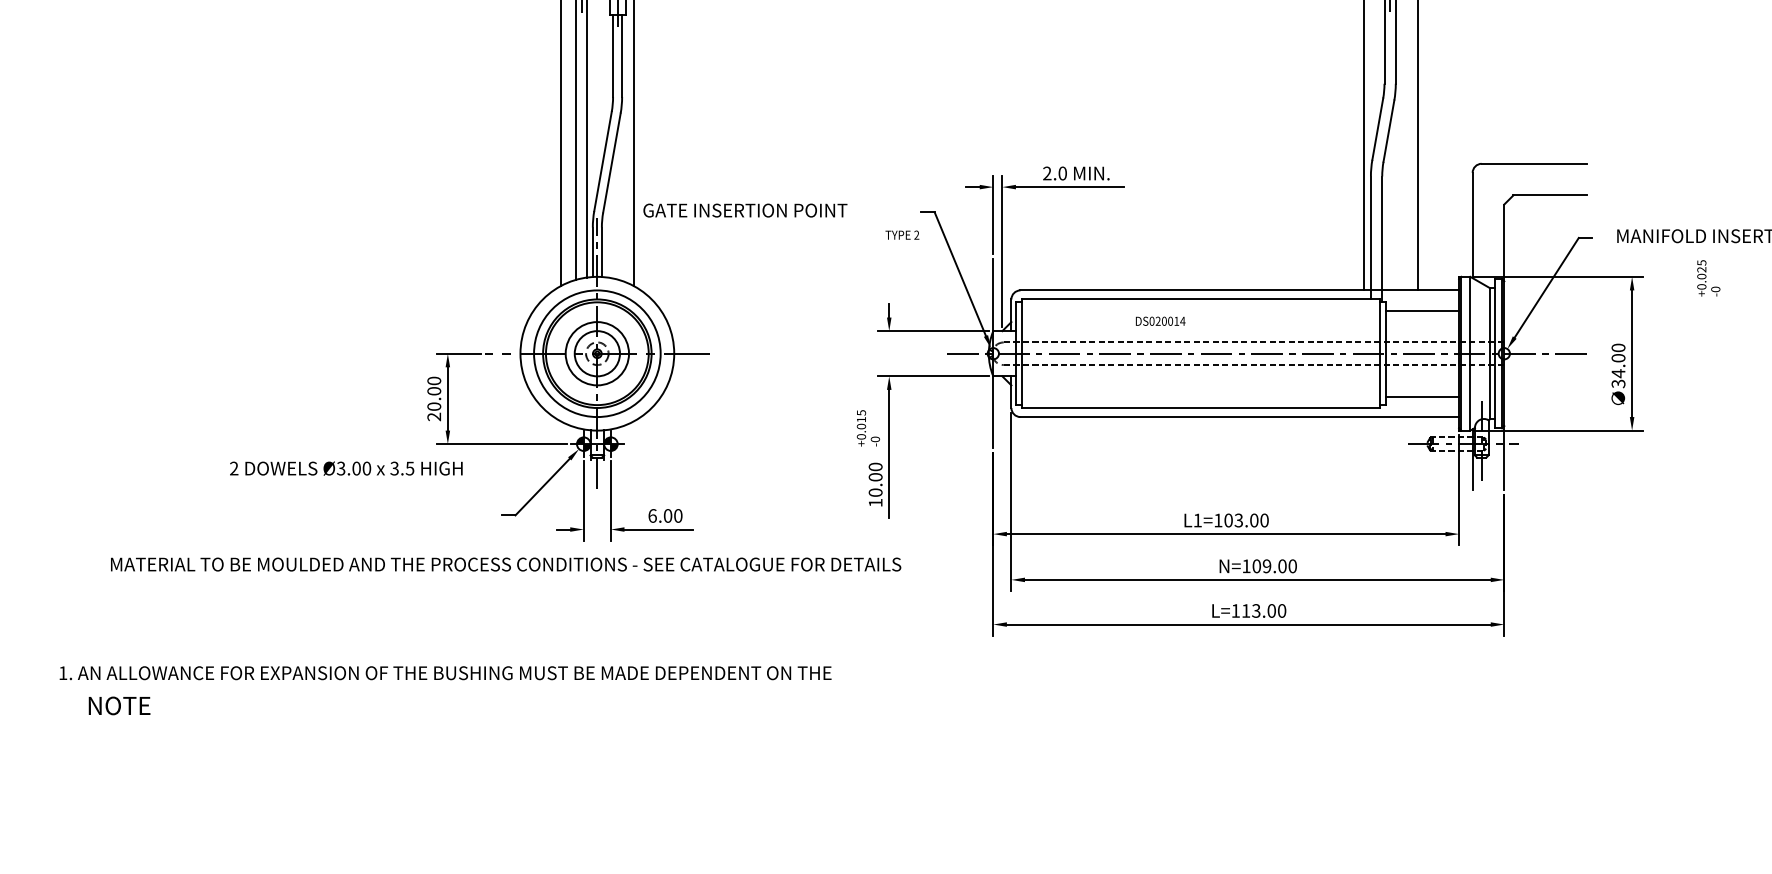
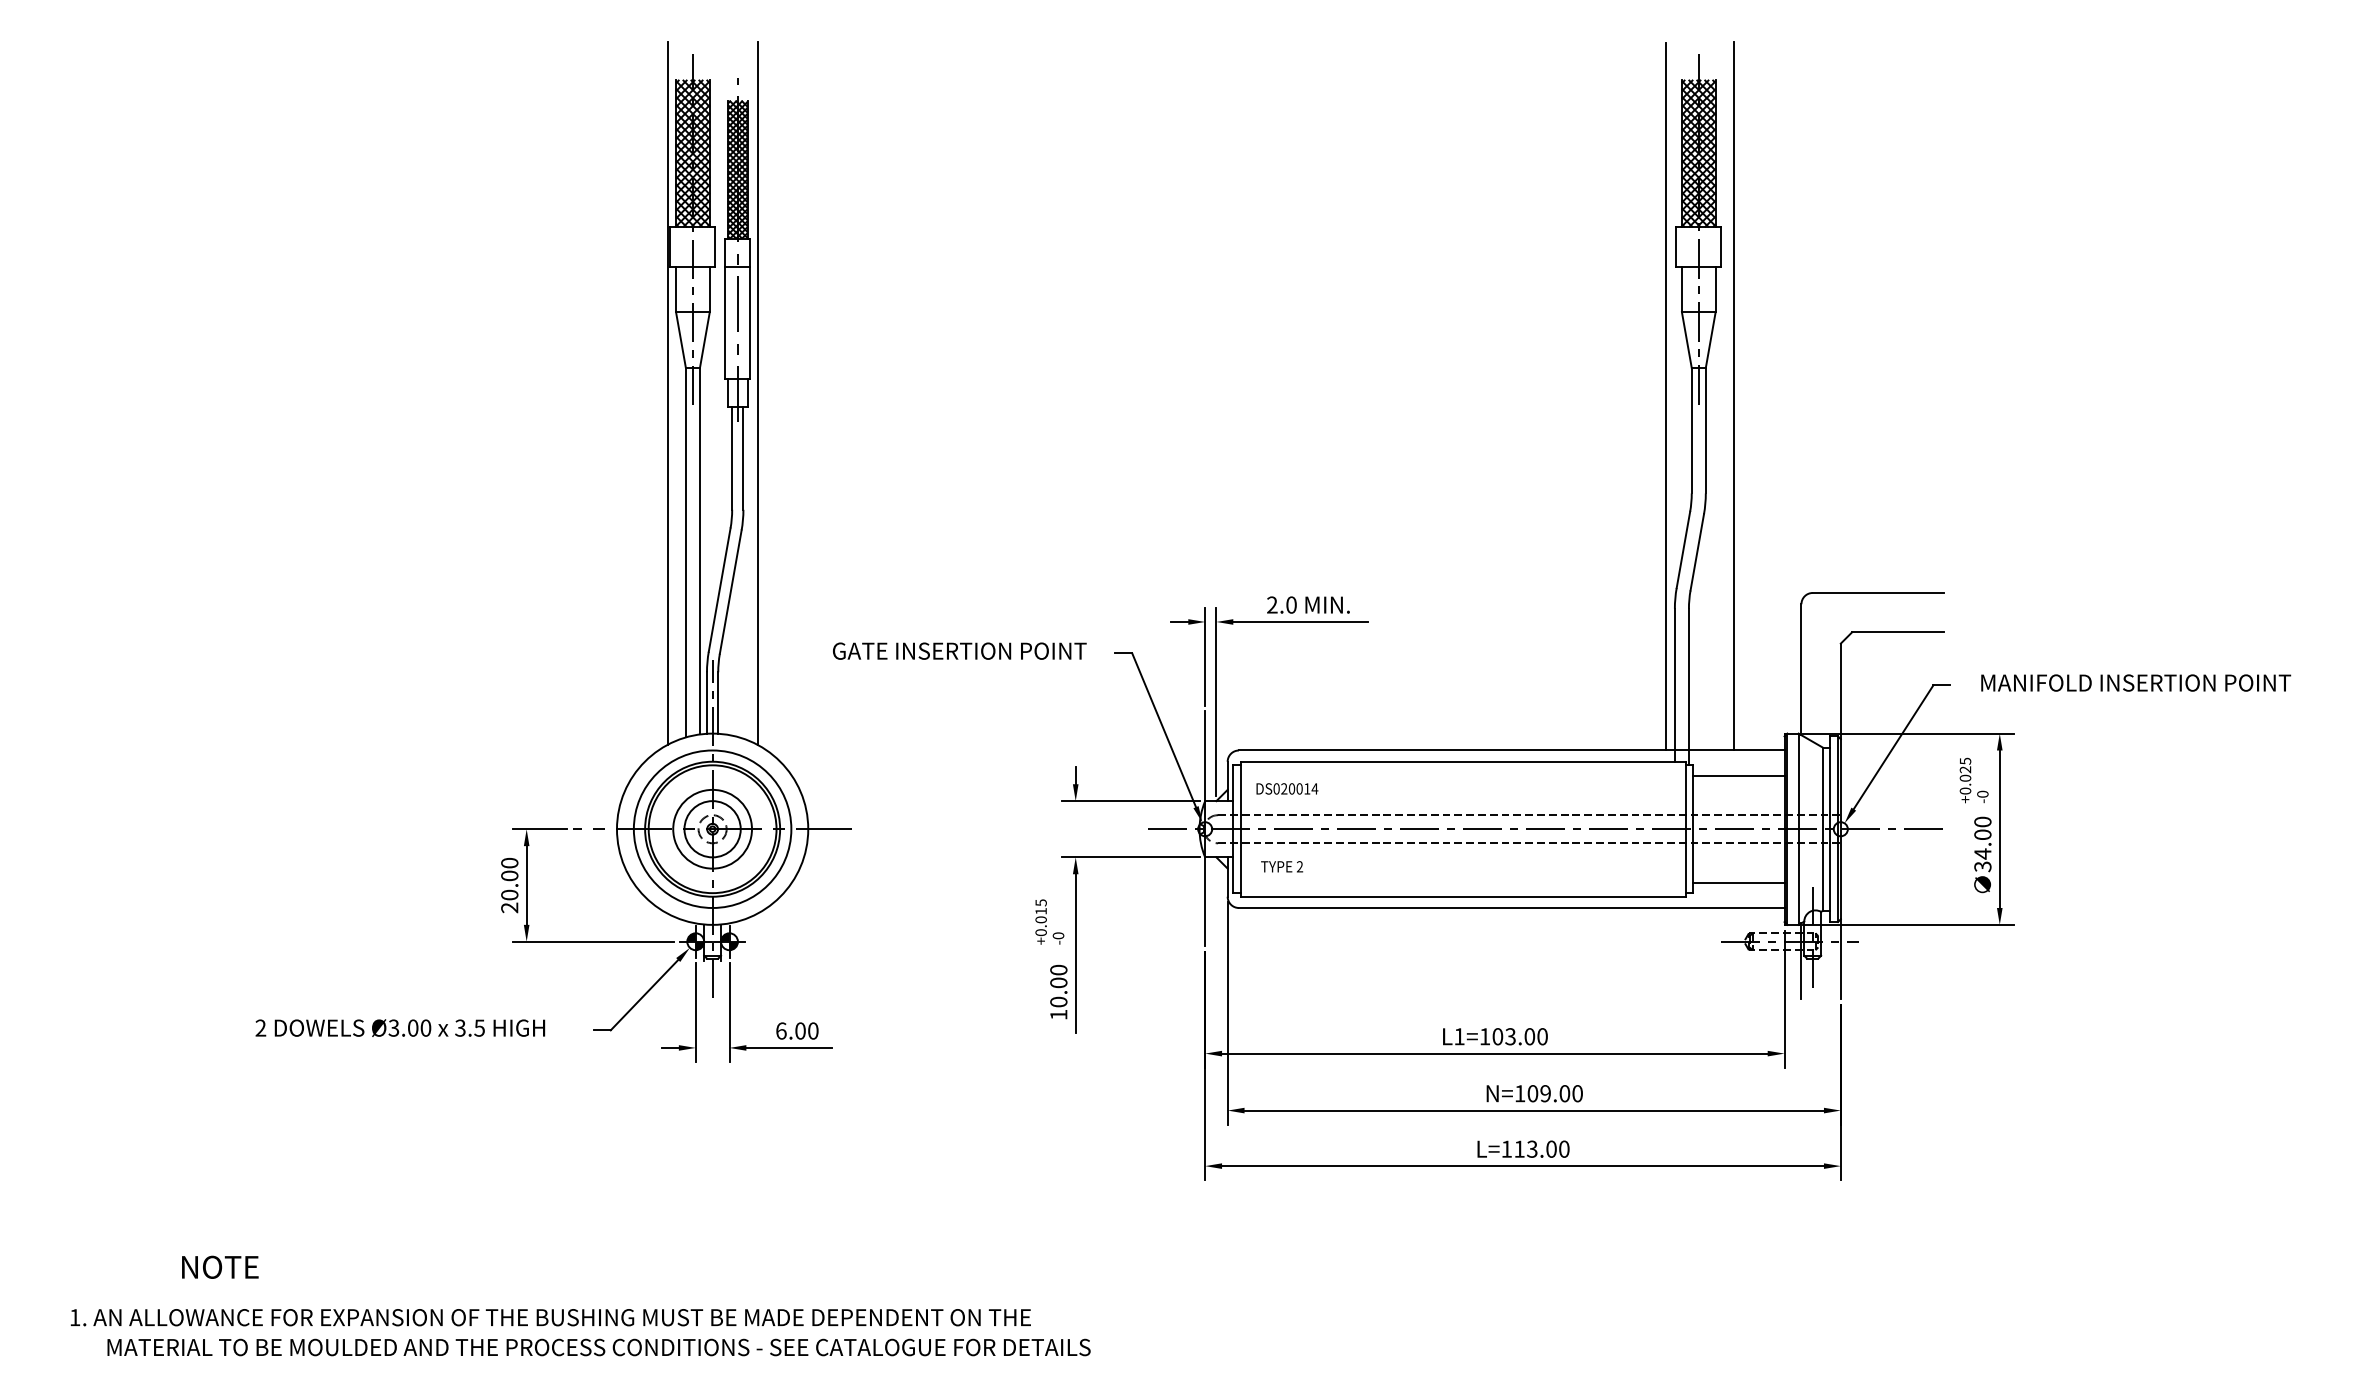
text: (745, 210) -> (959, 650), moved
text: (902, 234) -> (1282, 866), moved
text: (1708, 278) -> (1973, 780), moved
text: (1160, 320) -> (1287, 788), moved
text: (346, 468) -> (400, 1027), moved
text: (505, 564) -> (598, 1347), moved
text: (445, 673) -> (550, 1317), moved
text: (119, 705) -> (220, 1266), moved

